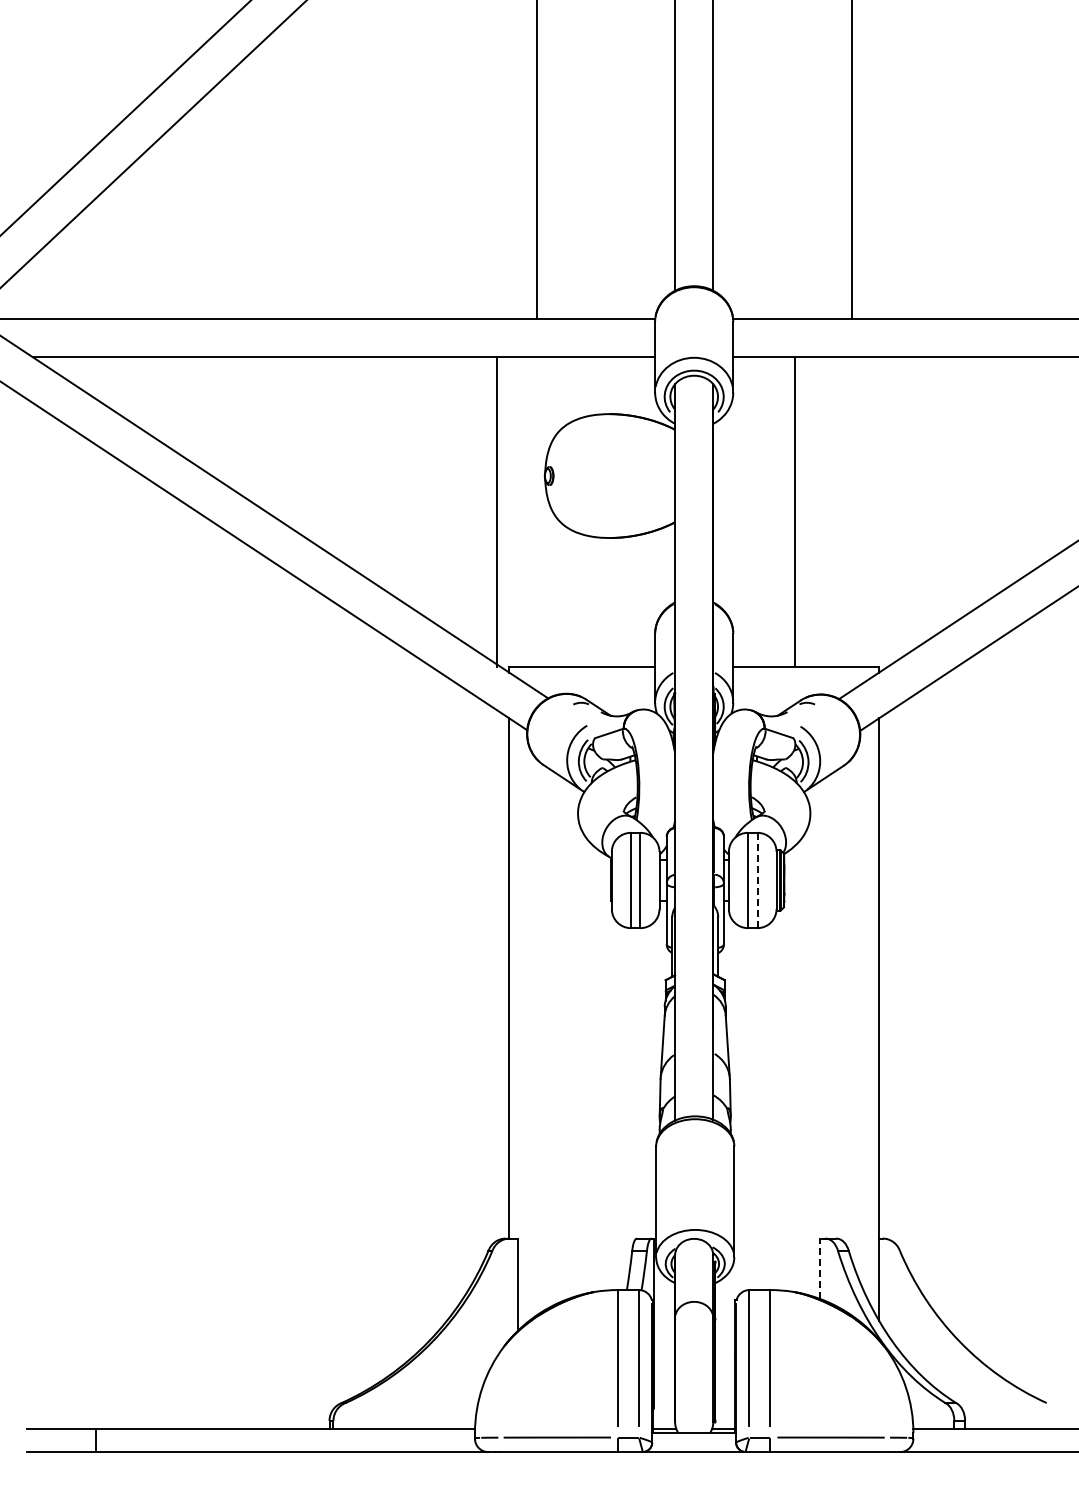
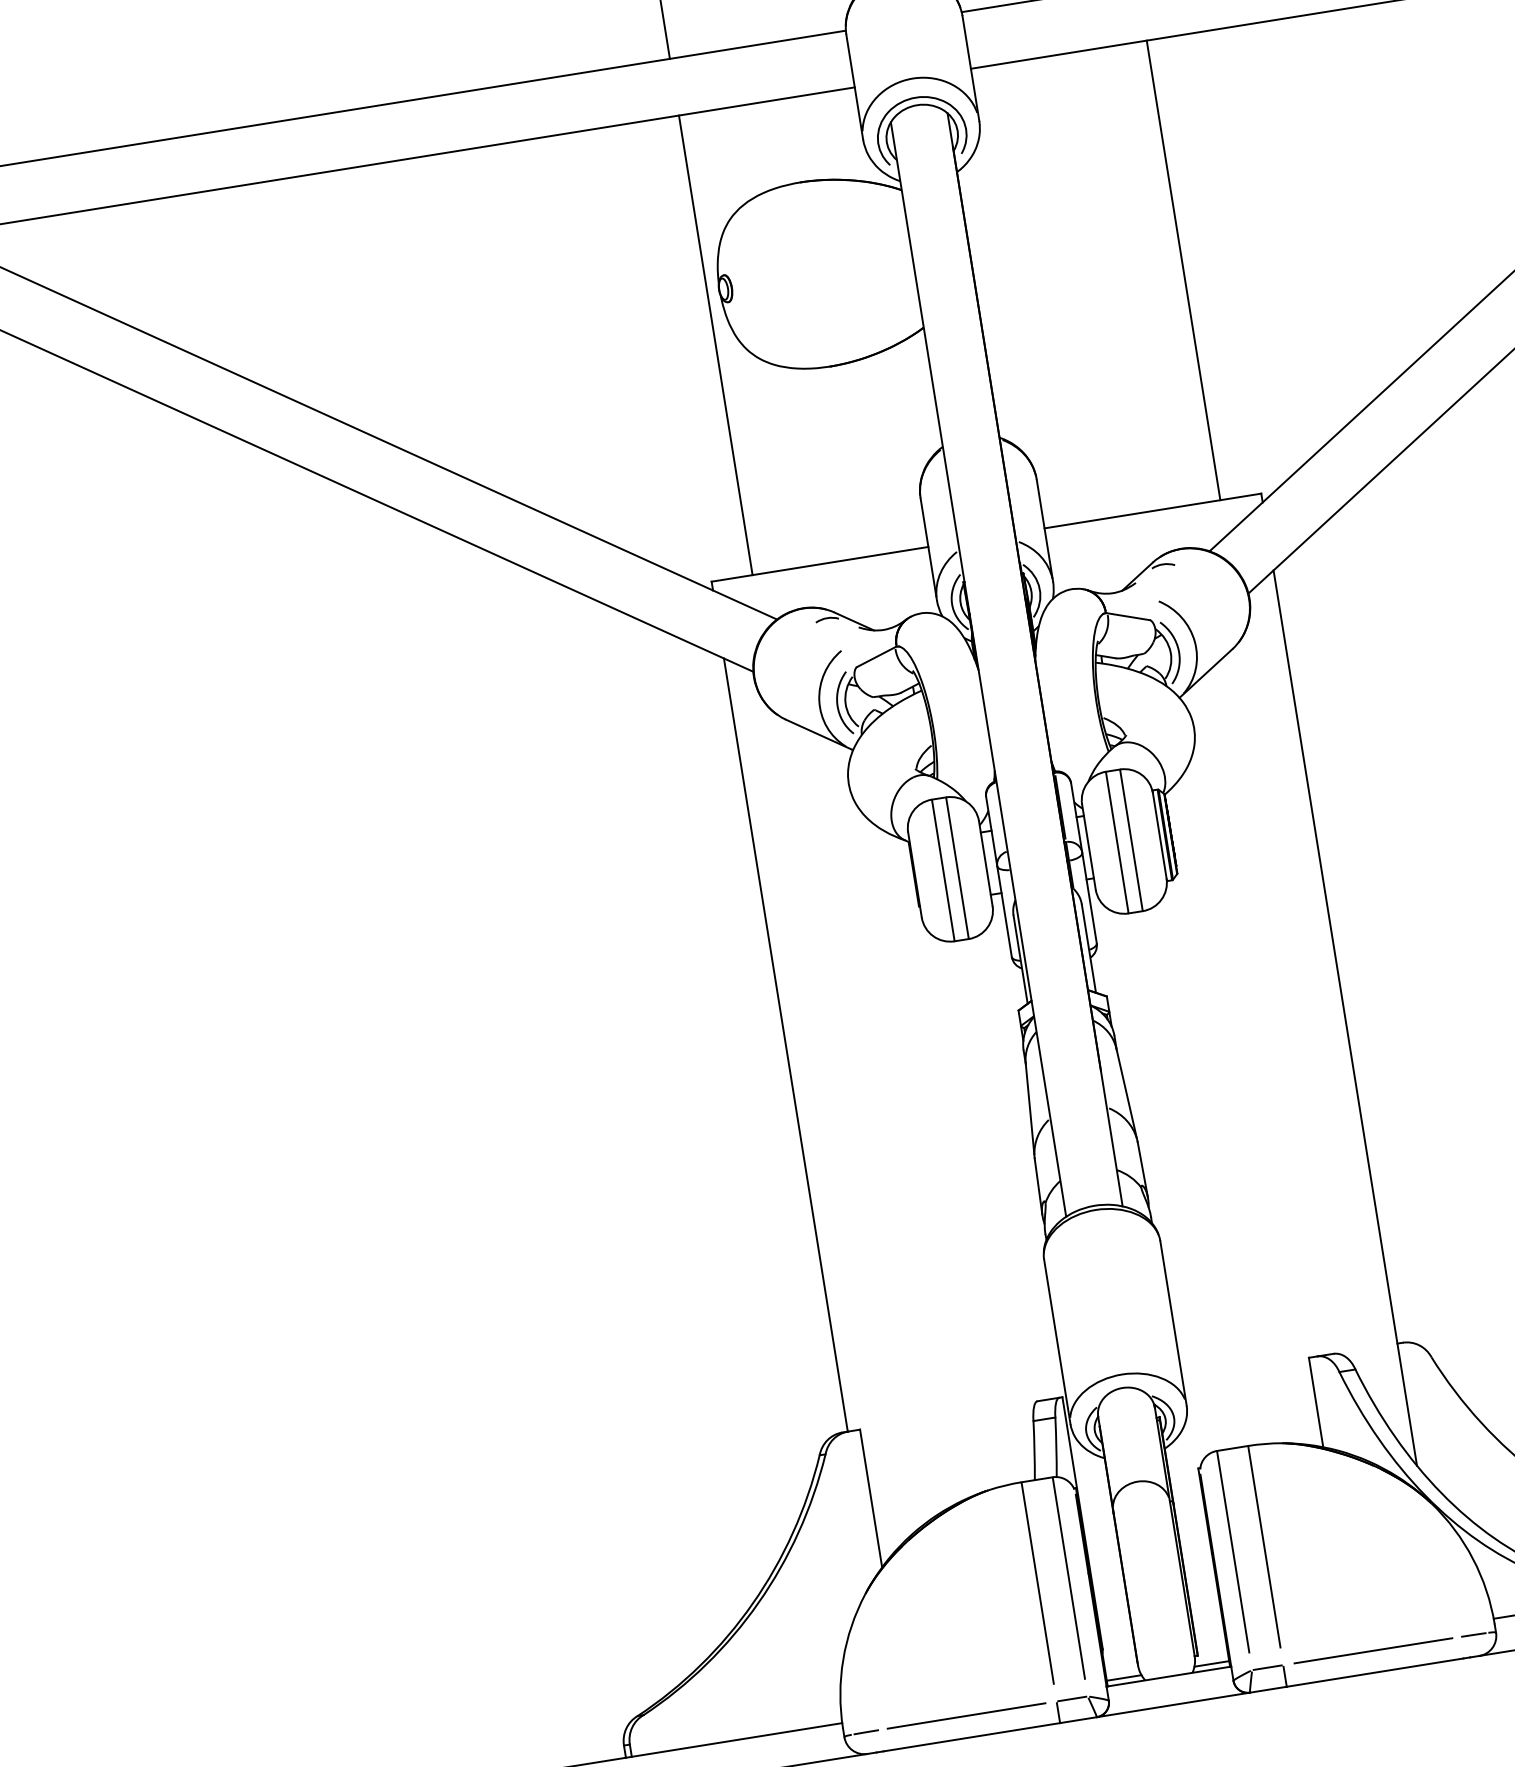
line: (496, 511) -> (715, 344), moved
line: (794, 511) -> (1183, 269), moved
line: (757, 880) -> (1131, 840), dashed -> solid
line: (819, 1268) -> (1315, 1402), dashed -> solid

